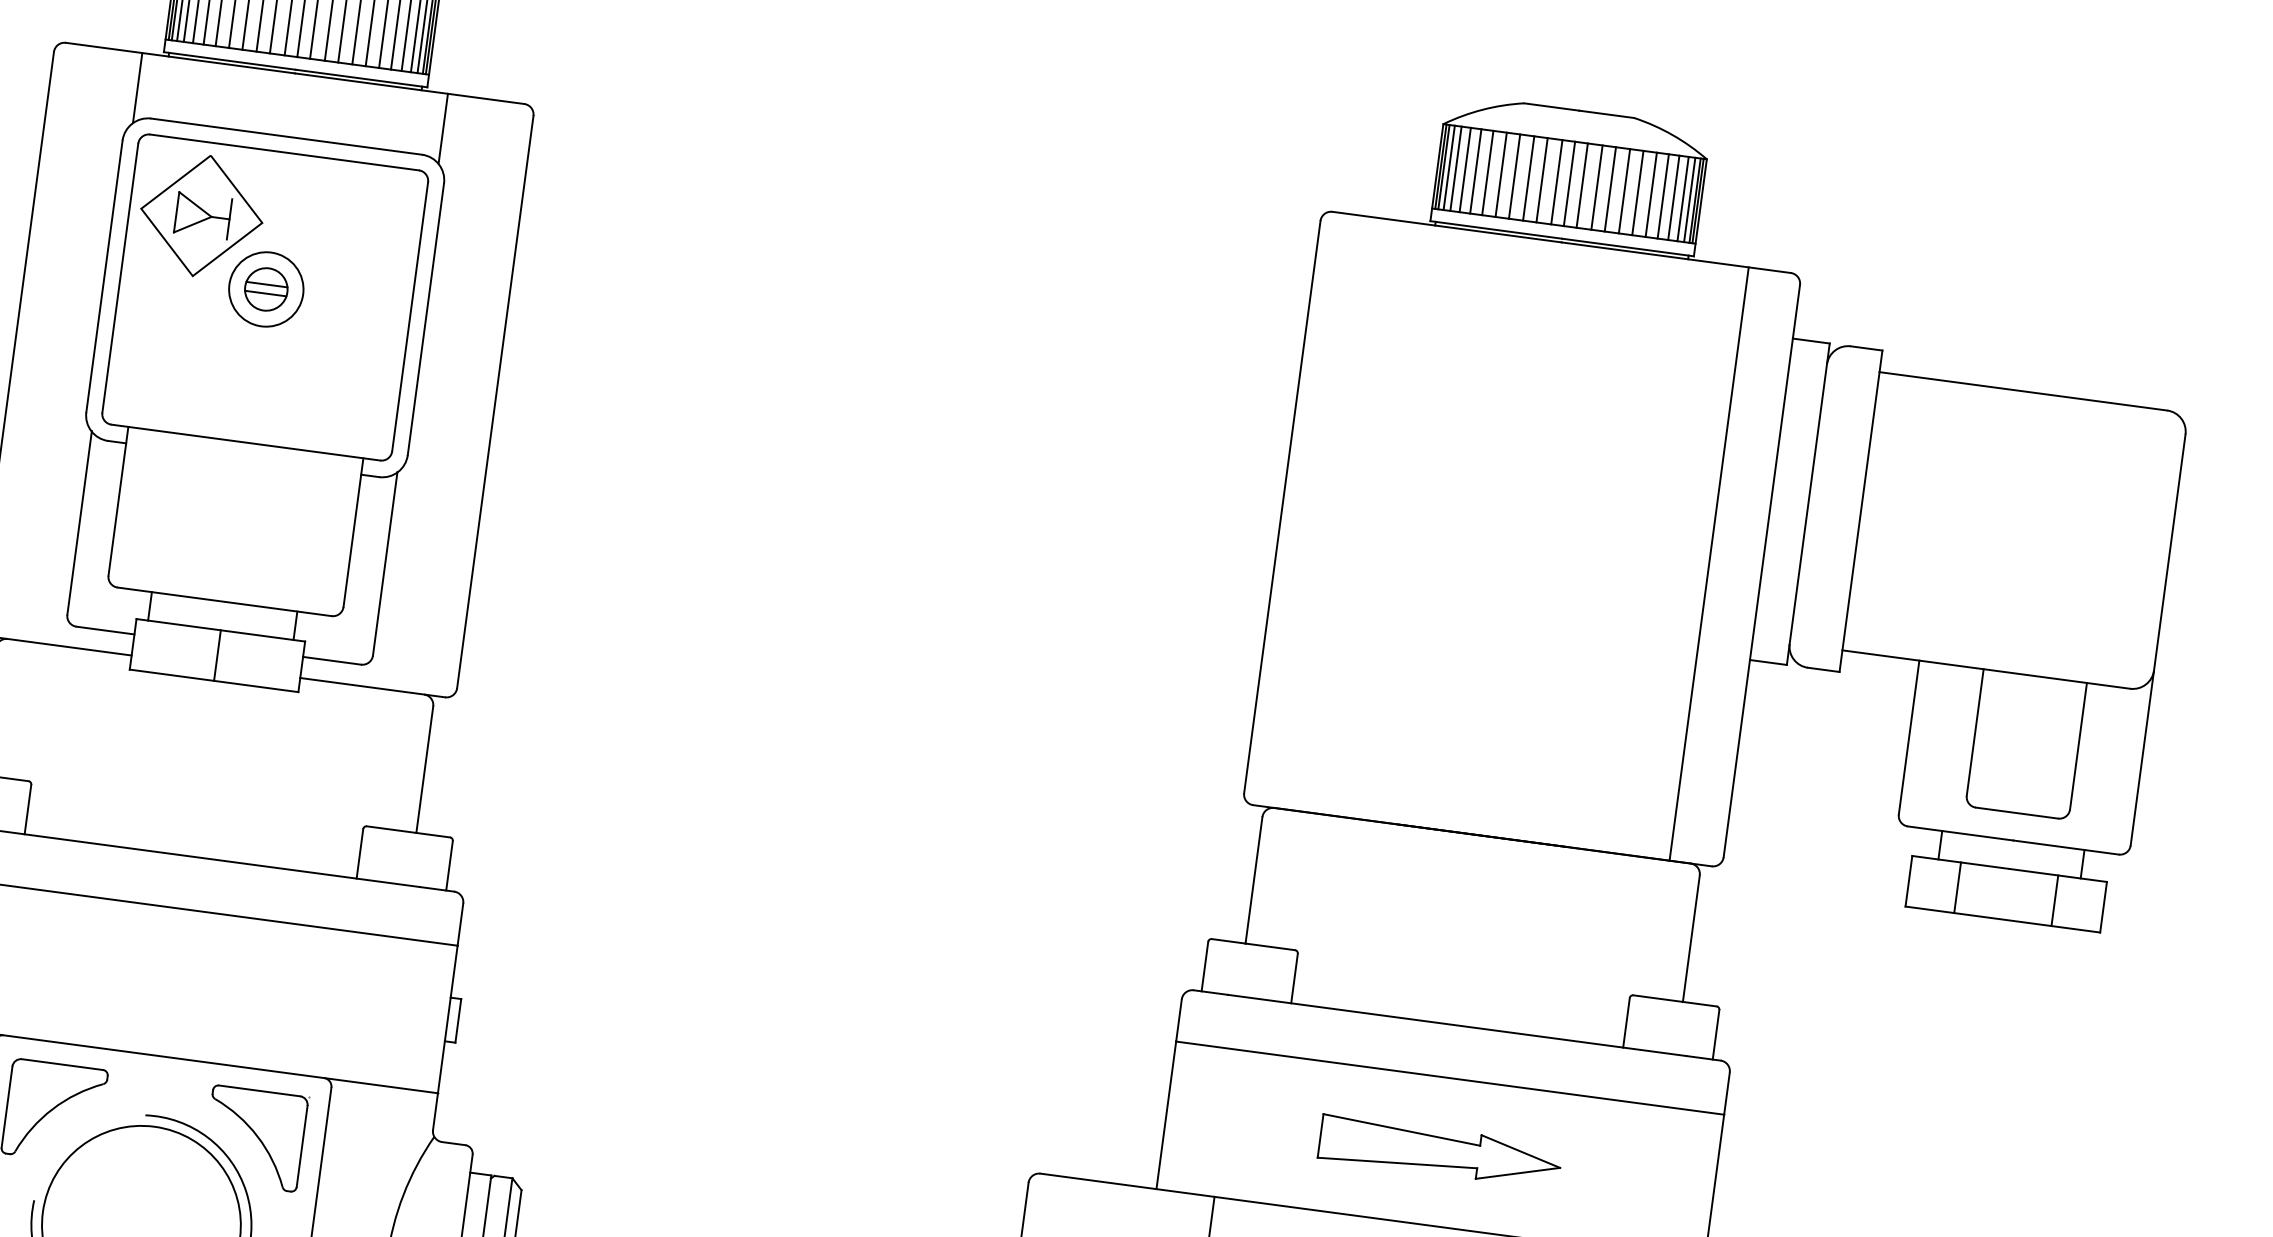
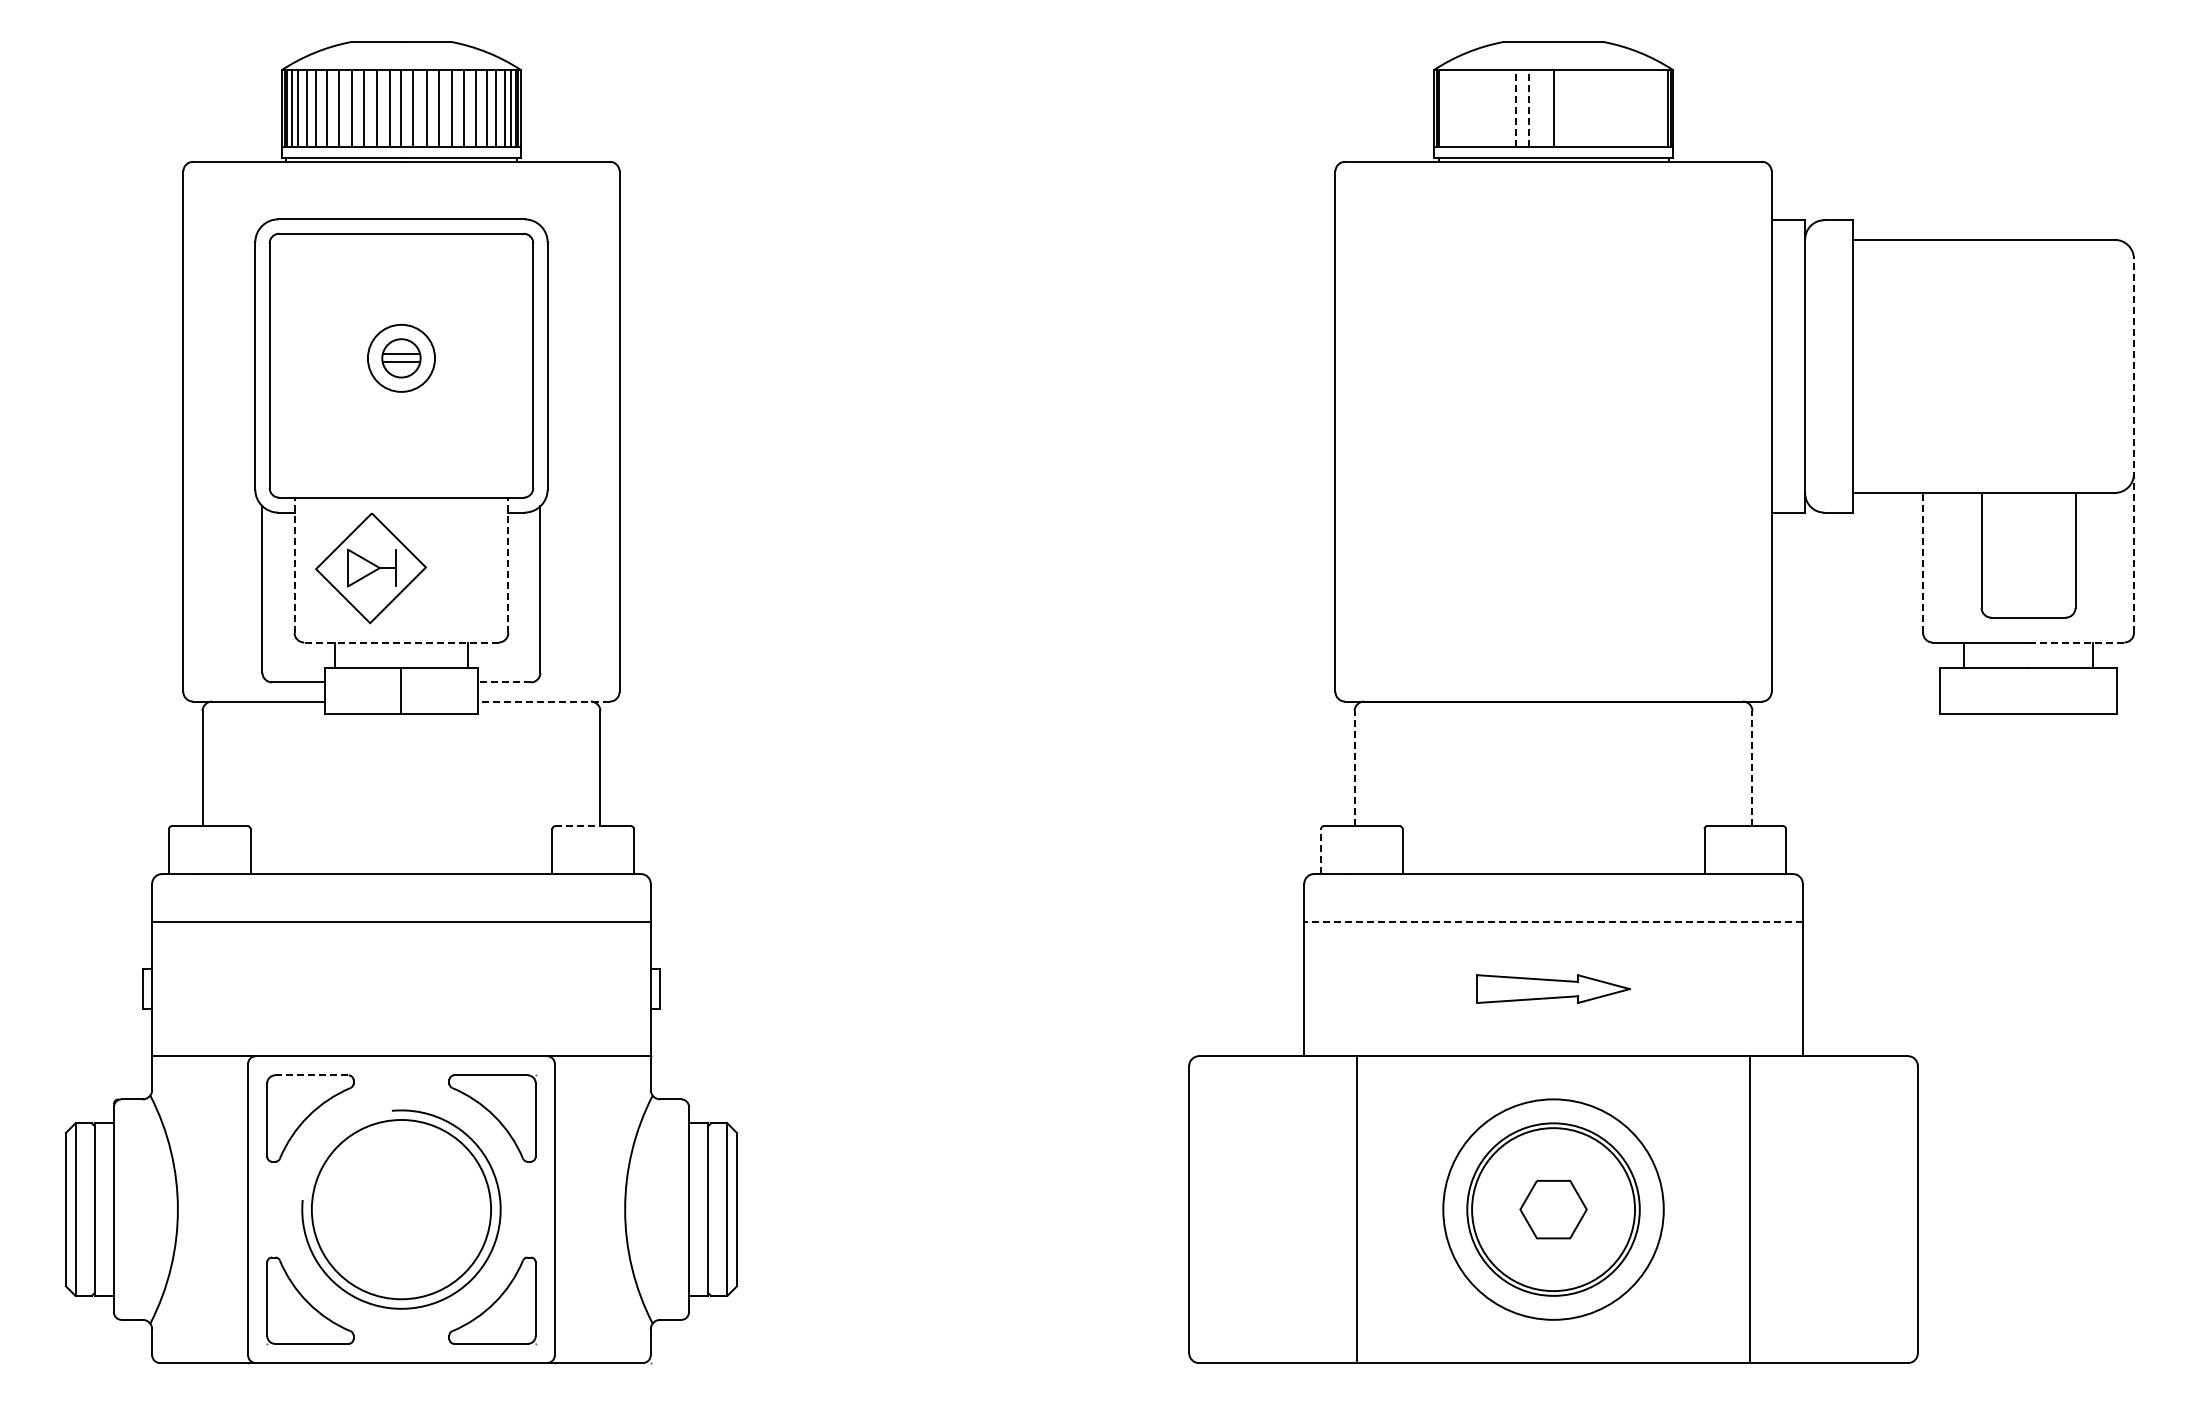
line: (137, 87) -> (262, 193), removed
line: (443, 128) -> (540, 193), removed
line: (1449, 167) -> (1444, 108), removed
line: (1456, 168) -> (1450, 108), removed
line: (1465, 169) -> (1458, 108), removed
line: (1476, 171) -> (1468, 108), removed
line: (1488, 172) -> (1479, 108), removed
line: (1501, 174) -> (1491, 108), removed
line: (1514, 176) -> (1503, 108), removed
line: (1528, 178) -> (1516, 108), solid -> dashed
line: (1541, 180) -> (1528, 108), solid -> dashed
line: (1557, 182) -> (1542, 108), removed
line: (1582, 185) -> (1565, 108), removed
line: (1596, 187) -> (1578, 108), removed
line: (1610, 189) -> (1590, 108), removed
line: (1624, 191) -> (1603, 108), removed
line: (1637, 192) -> (1615, 108), removed
line: (1650, 194) -> (1627, 108), removed
line: (1662, 196) -> (1638, 108), removed
line: (1673, 197) -> (1648, 108), removed
line: (1682, 198) -> (1656, 108), removed
line: (1689, 199) -> (1662, 108), removed
part: (201, 216) -> (370, 568), moved
line: (118, 501) -> (294, 565), solid -> dashed
line: (353, 532) -> (508, 565), solid -> dashed
line: (1708, 563) -> (1723, 431), removed
line: (223, 601) -> (400, 642), solid -> dashed
line: (2158, 639) -> (2134, 445), solid -> dashed
line: (332, 660) -> (504, 682), solid -> dashed
line: (373, 687) -> (544, 701), solid -> dashed
line: (1909, 737) -> (1923, 562), solid -> dashed
line: (391, 829) -> (577, 826), solid -> dashed
line: (2066, 847) -> (2076, 642), solid -> dashed
line: (1253, 880) -> (1354, 768), solid -> dashed
line: (1957, 887) -> (1984, 691), removed
line: (2054, 900) -> (2072, 691), removed
line: (1691, 938) -> (1752, 768), solid -> dashed
line: (1205, 966) -> (1321, 851), solid -> dashed
line: (62, 1064) -> (311, 1075), solid -> dashed
line: (1450, 1078) -> (1553, 922), solid -> dashed
part: (1440, 1151) -> (1553, 988), size x0.7

